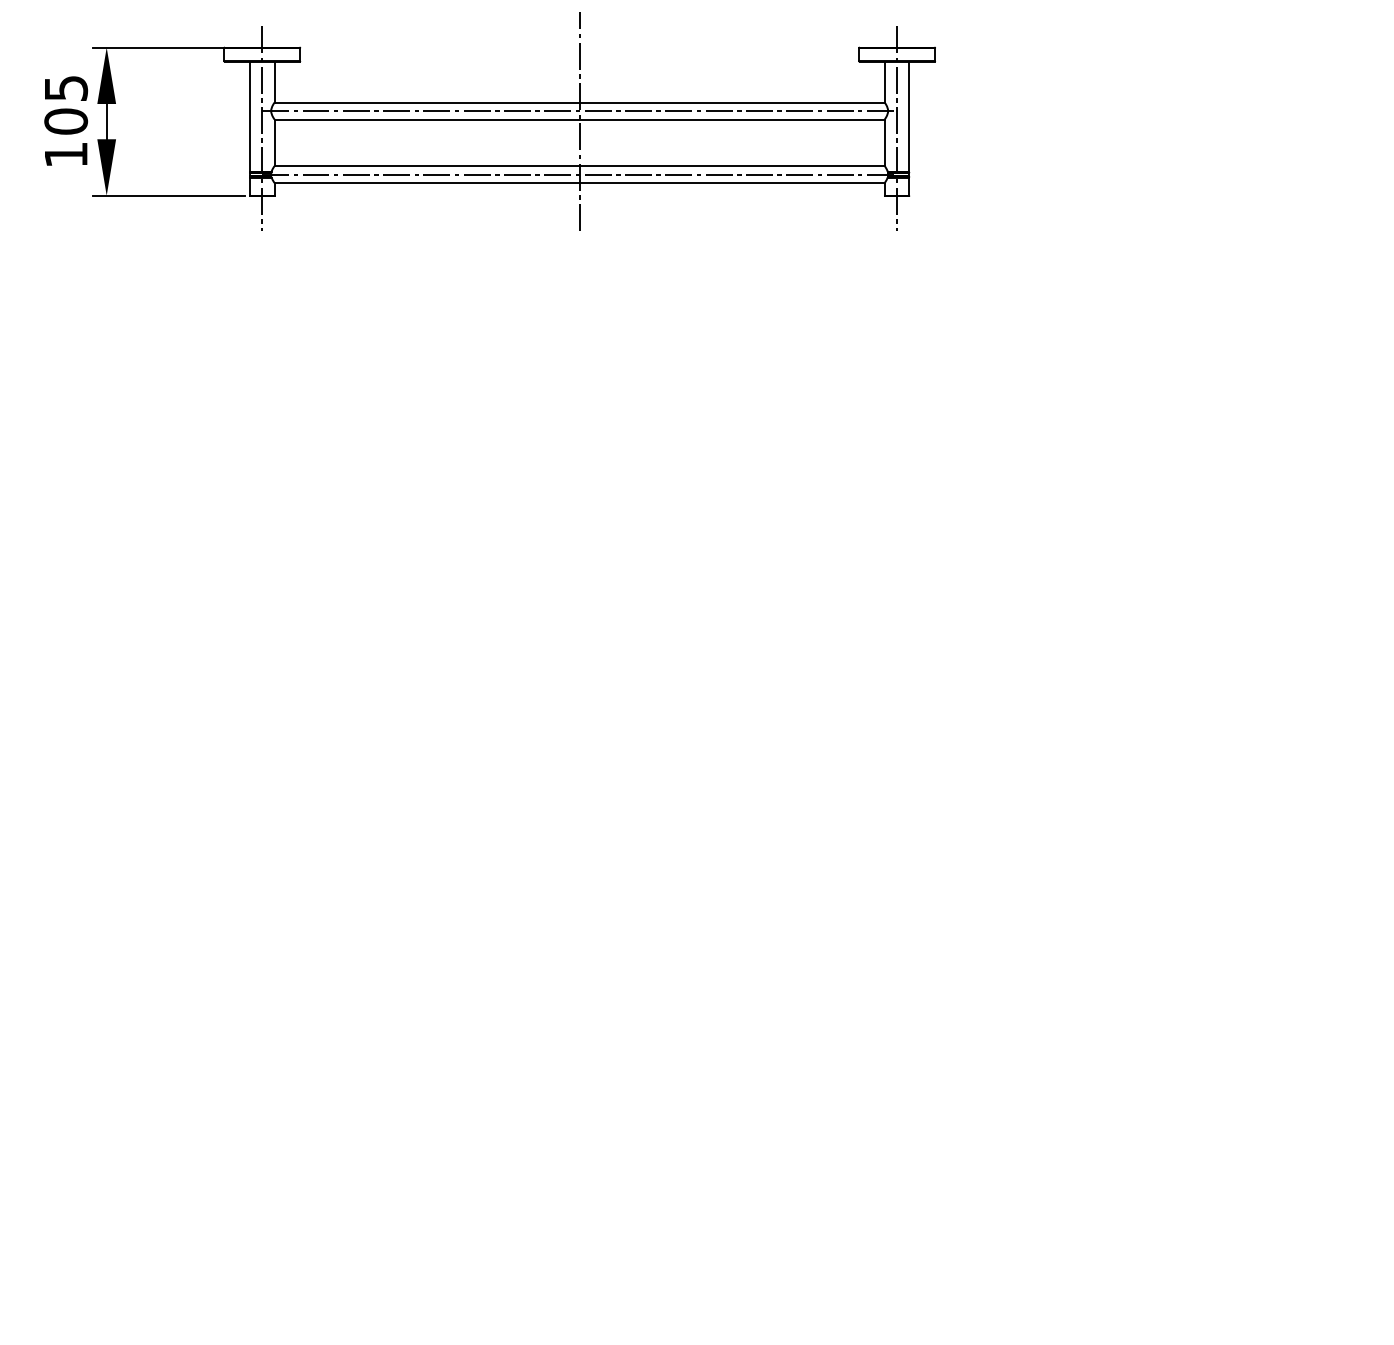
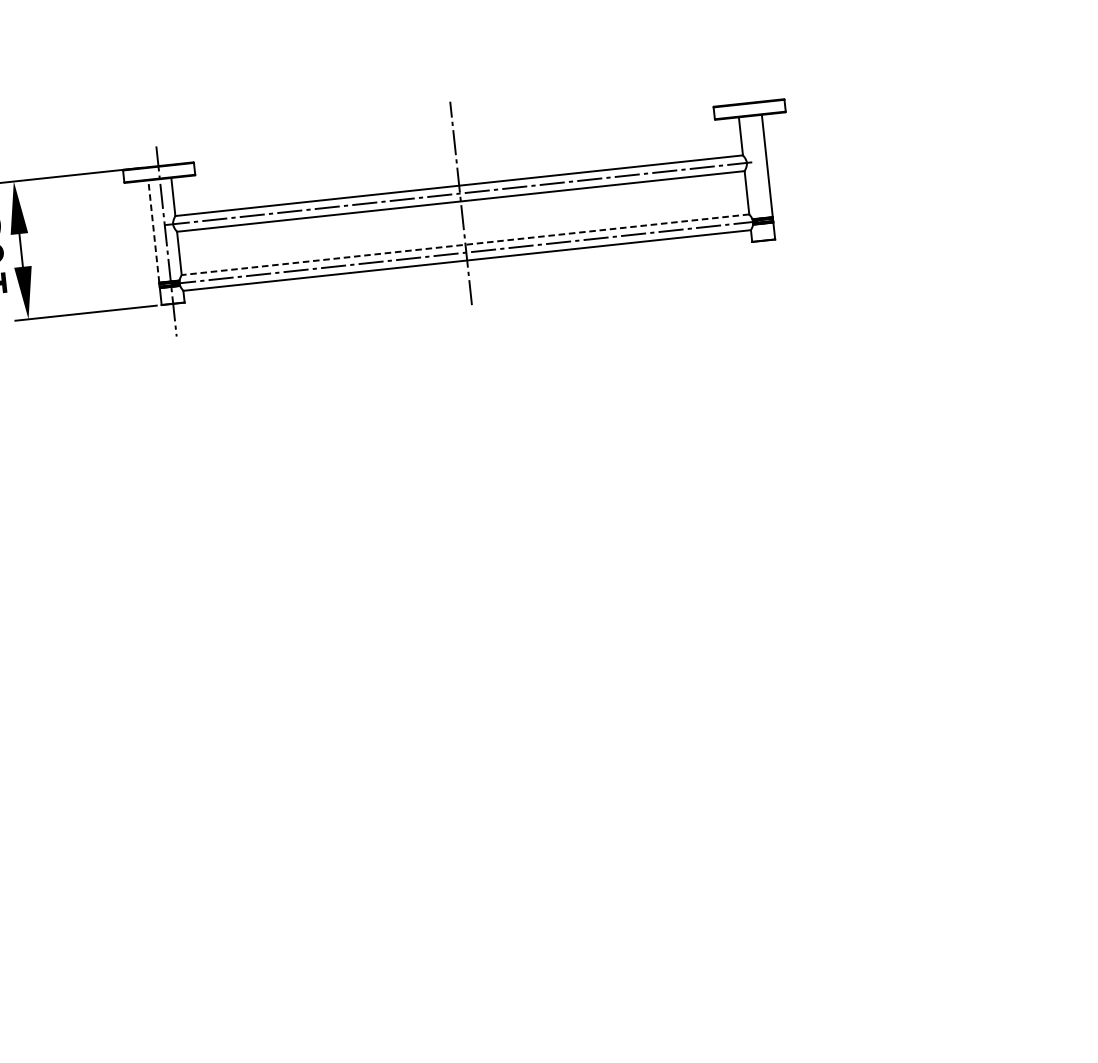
line: (249, 116) -> (153, 231), solid -> dashed
line: (897, 128) -> (757, 178), removed
line: (579, 166) -> (465, 245), solid -> dashed

